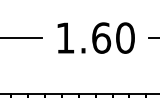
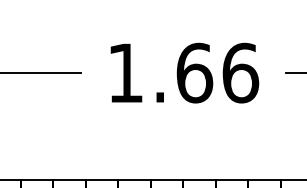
text: (125, 37) -> (240, 71), 1.60 -> 1.66

